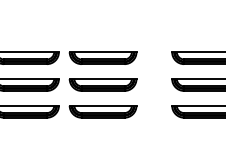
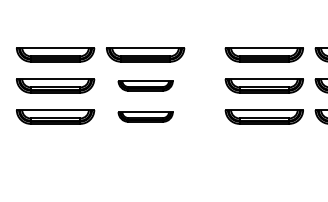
part: (103, 84) -> (145, 85), size x0.7
part: (103, 111) -> (145, 116), size x0.7

